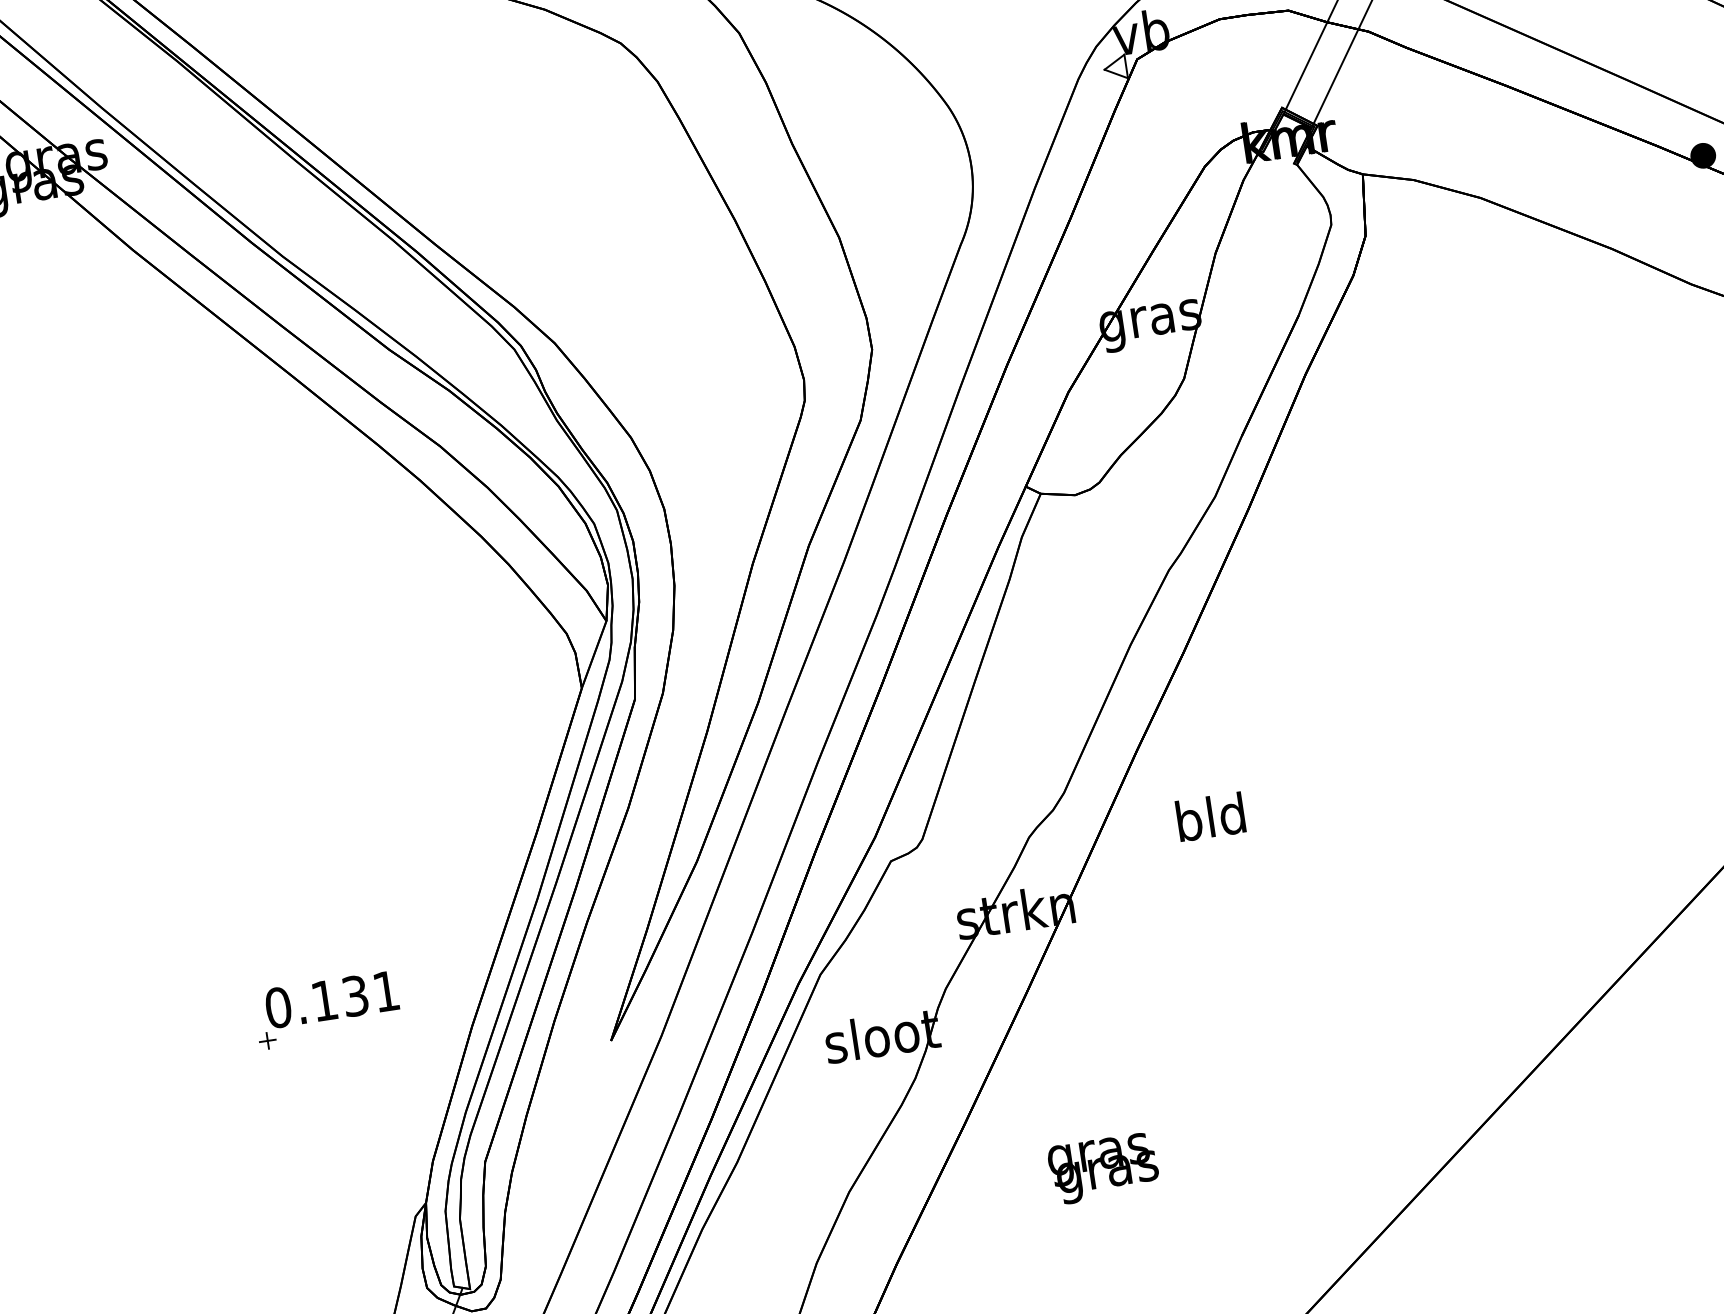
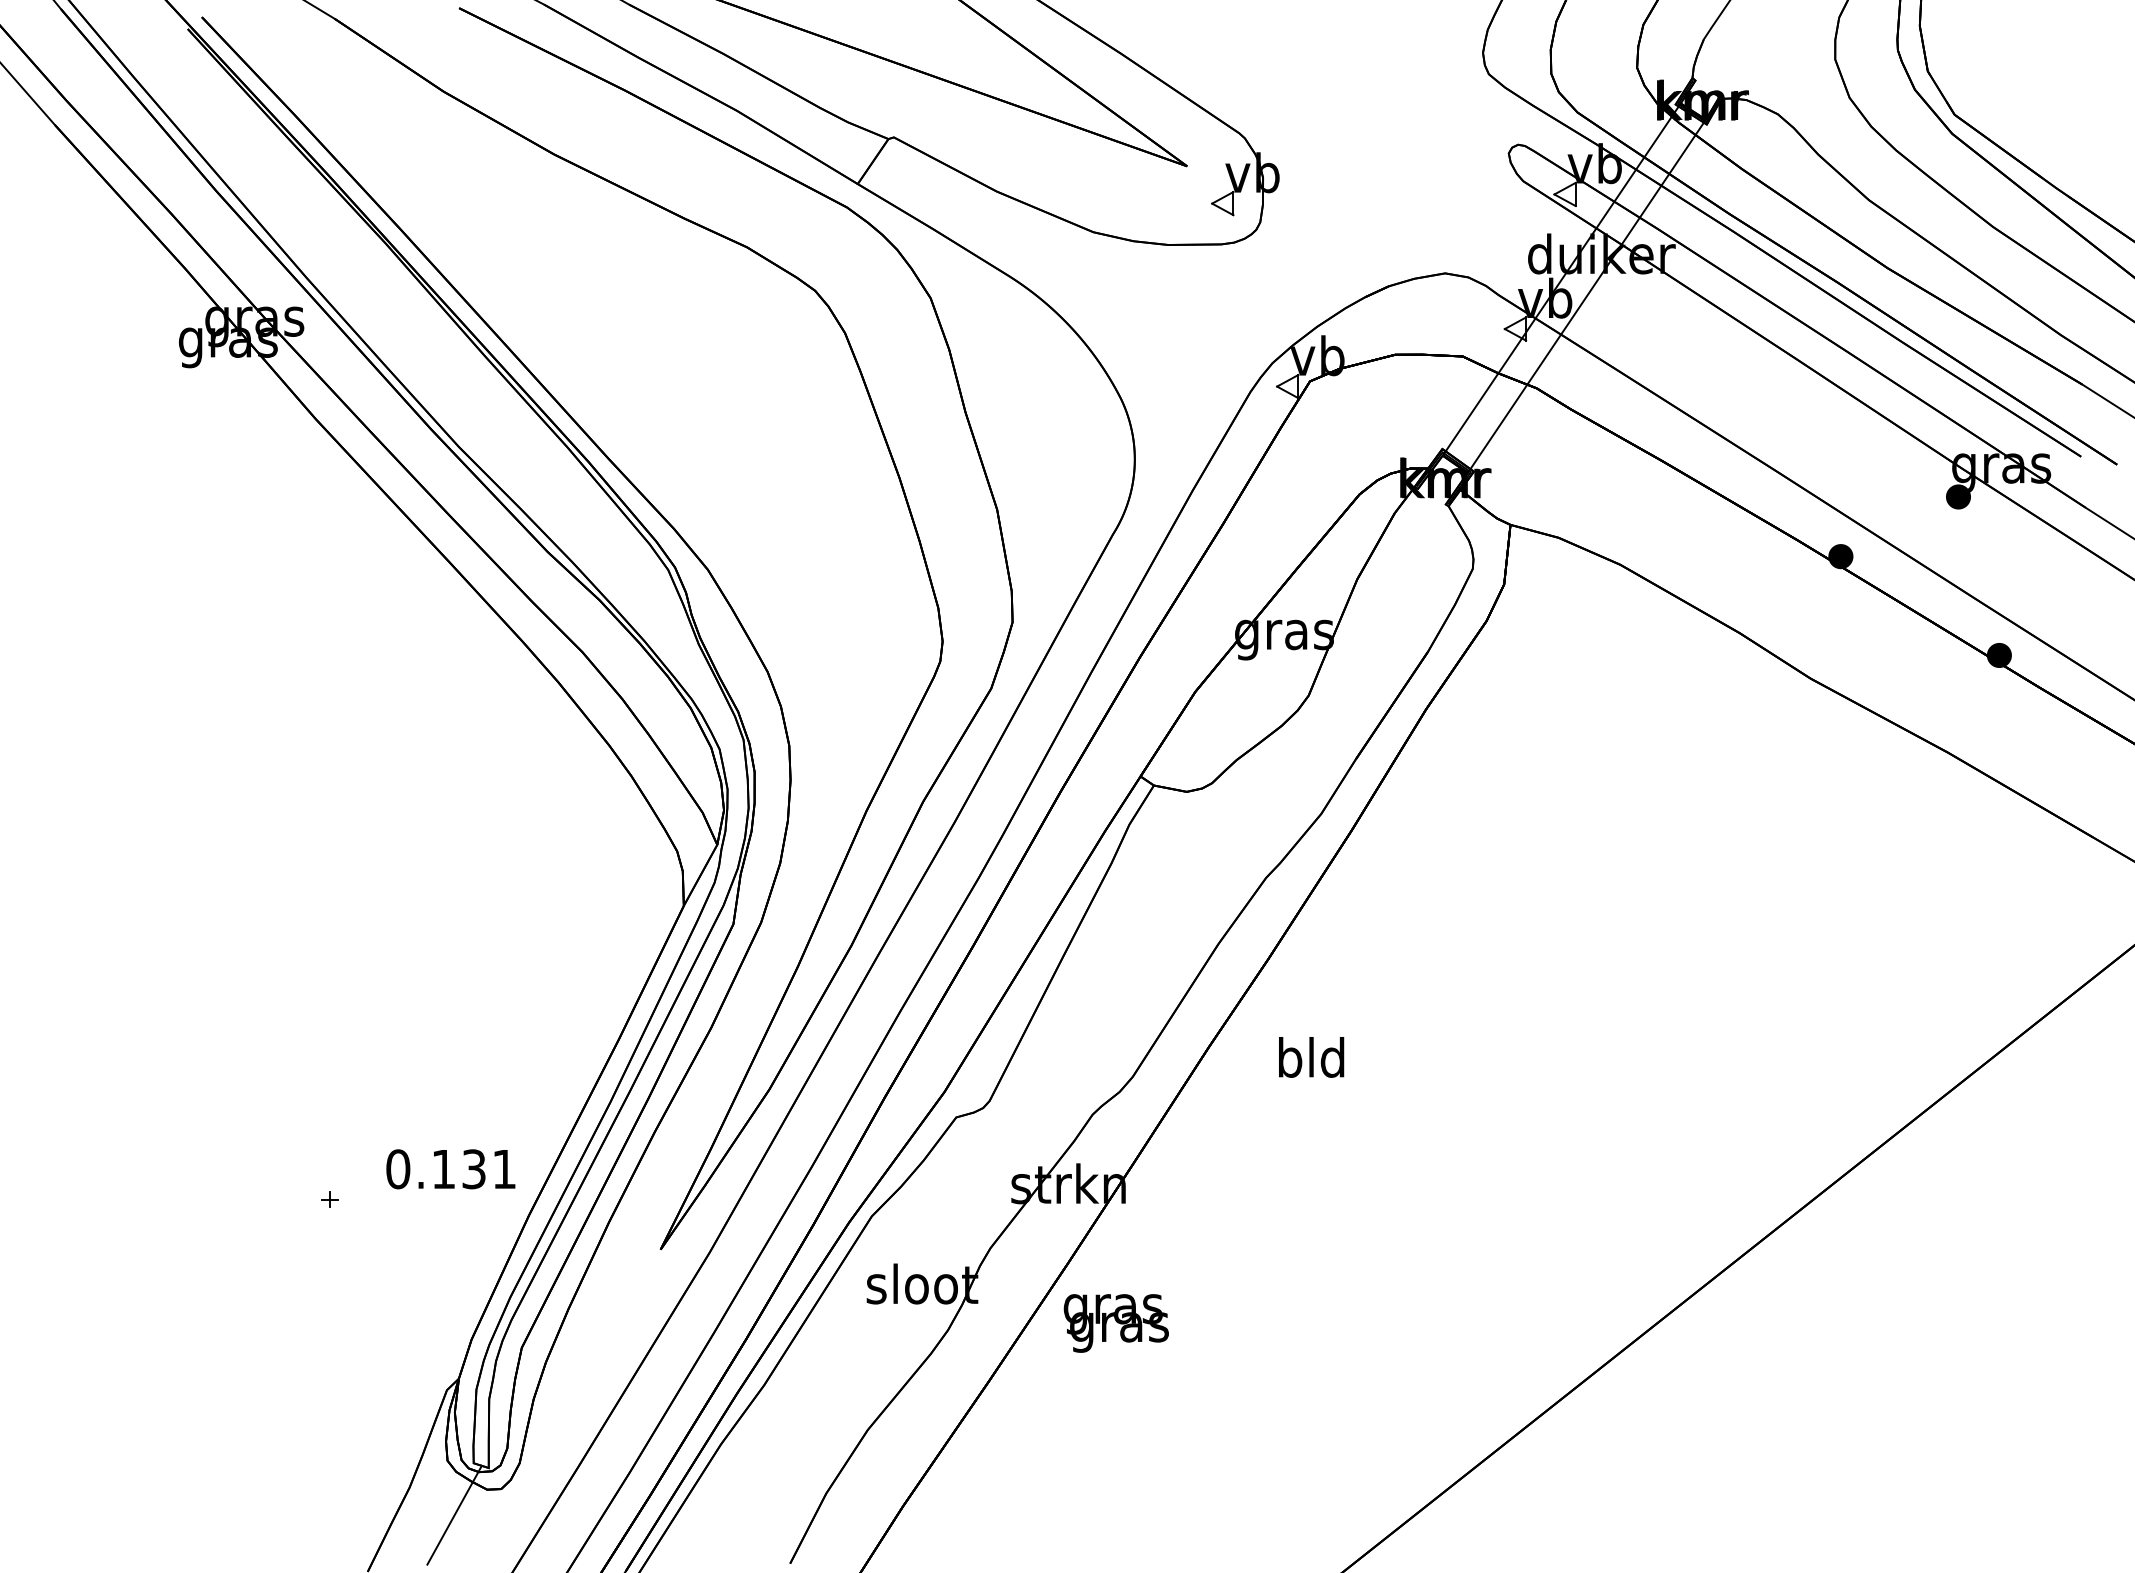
text: (1210, 817) -> (1311, 1057), moved
text: (331, 999) -> (450, 1169), moved
text: (1102, 1168) -> (1115, 1323), moved

